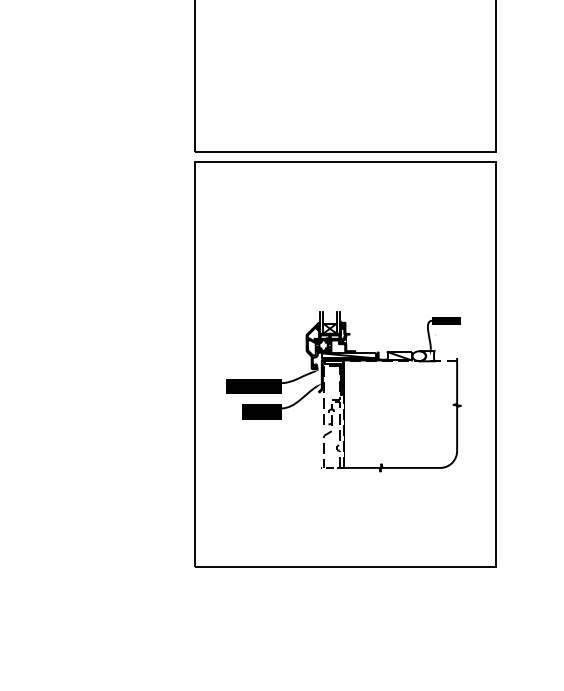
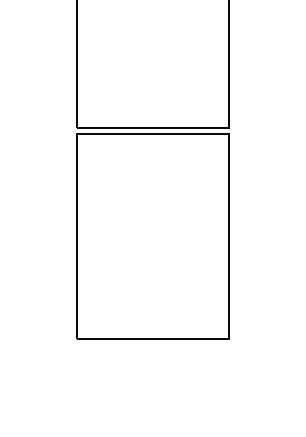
part: (342, 390) -> (151, 249), removed

